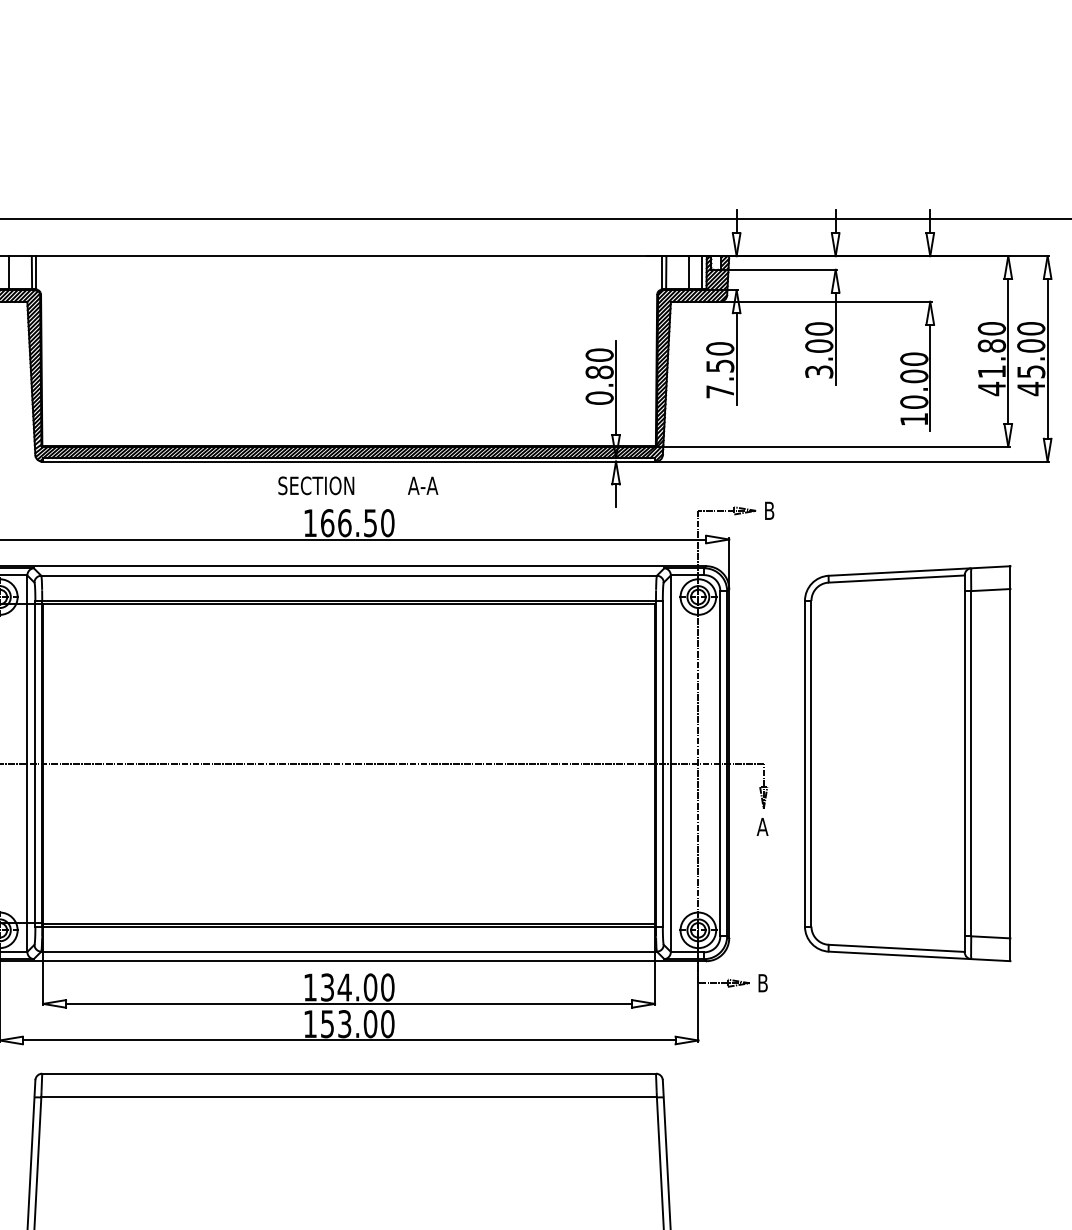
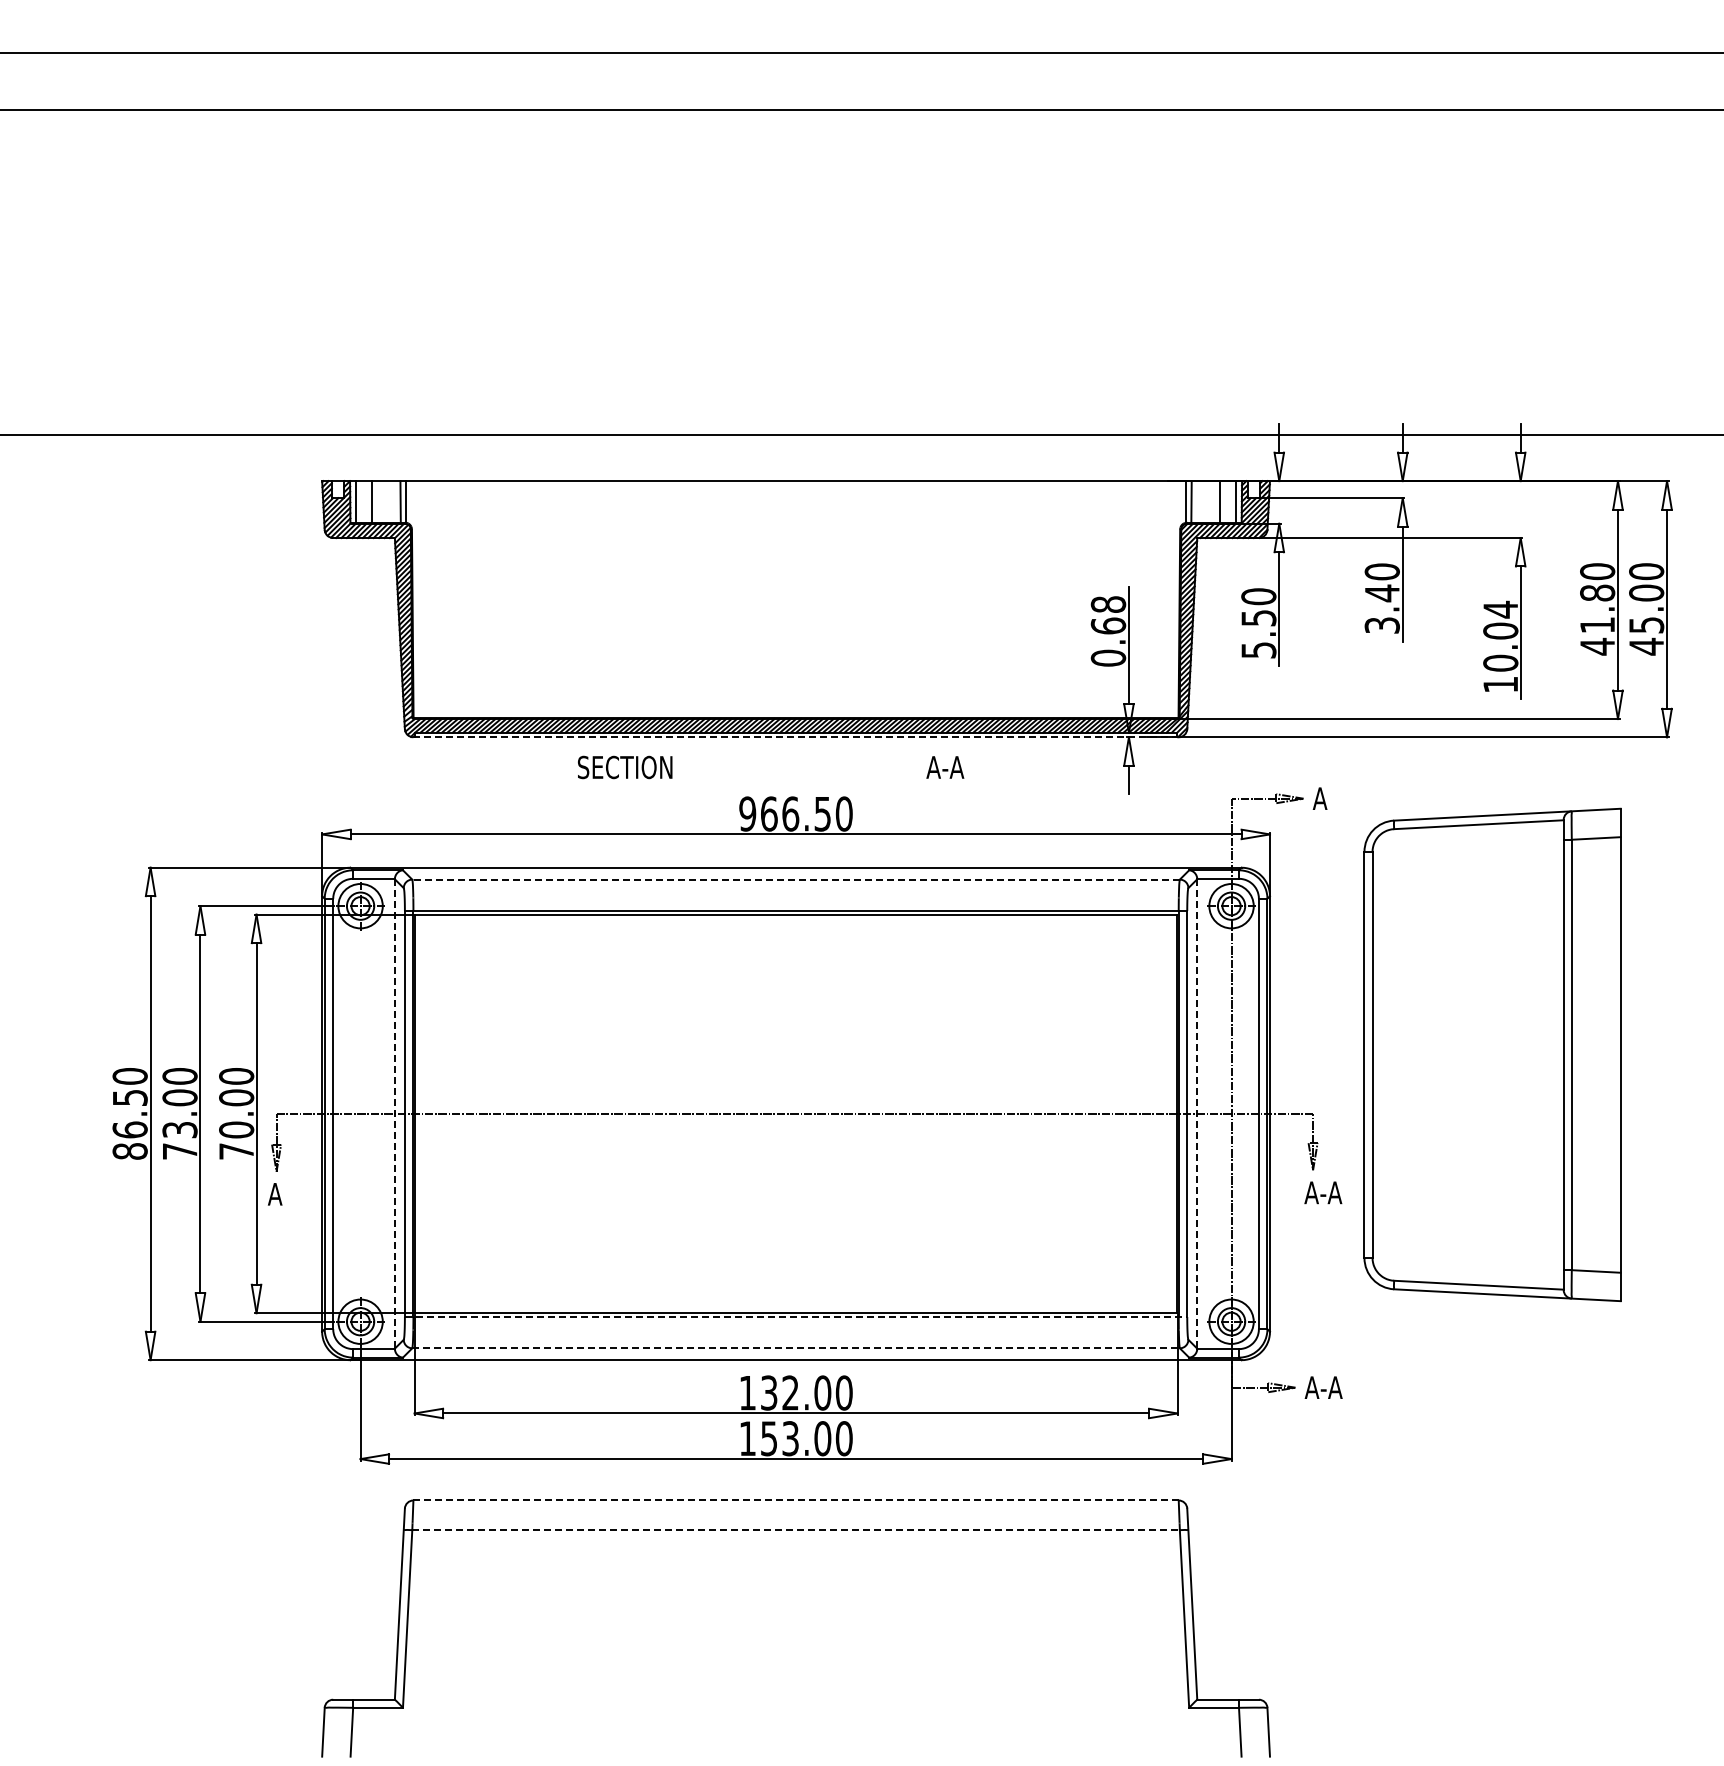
text: (818, 346) -> (1381, 593), 3.00 -> 3.40
text: (914, 359) -> (1500, 609), 10.00 -> 10.04
text: (599, 363) -> (1108, 615), 0.80 -> 0.68
text: (719, 392) -> (1258, 650), 7.50 -> 5.50
line: (349, 461) -> (796, 737), solid -> dashed
text: (316, 485) -> (625, 767), moved
text: (423, 485) -> (945, 767), moved
text: (768, 510) -> (1319, 798), B -> A
text: (310, 522) -> (747, 813), 166.50 -> 966.50
line: (349, 575) -> (796, 879), solid -> dashed
line: (27, 763) -> (394, 1113), solid -> dashed
line: (671, 763) -> (1197, 1113), solid -> dashed
part: (907, 763) -> (1492, 1054), moved
text: (778, 826) -> (1331, 1192), A -> A-A
line: (349, 926) -> (796, 1317), solid -> dashed
line: (349, 951) -> (796, 1348), solid -> dashed
text: (772, 983) -> (1323, 1387), B -> A-A
text: (344, 987) -> (790, 1392), 134.00 -> 132.00
line: (349, 1073) -> (796, 1500), solid -> dashed
line: (349, 1097) -> (796, 1530), solid -> dashed

